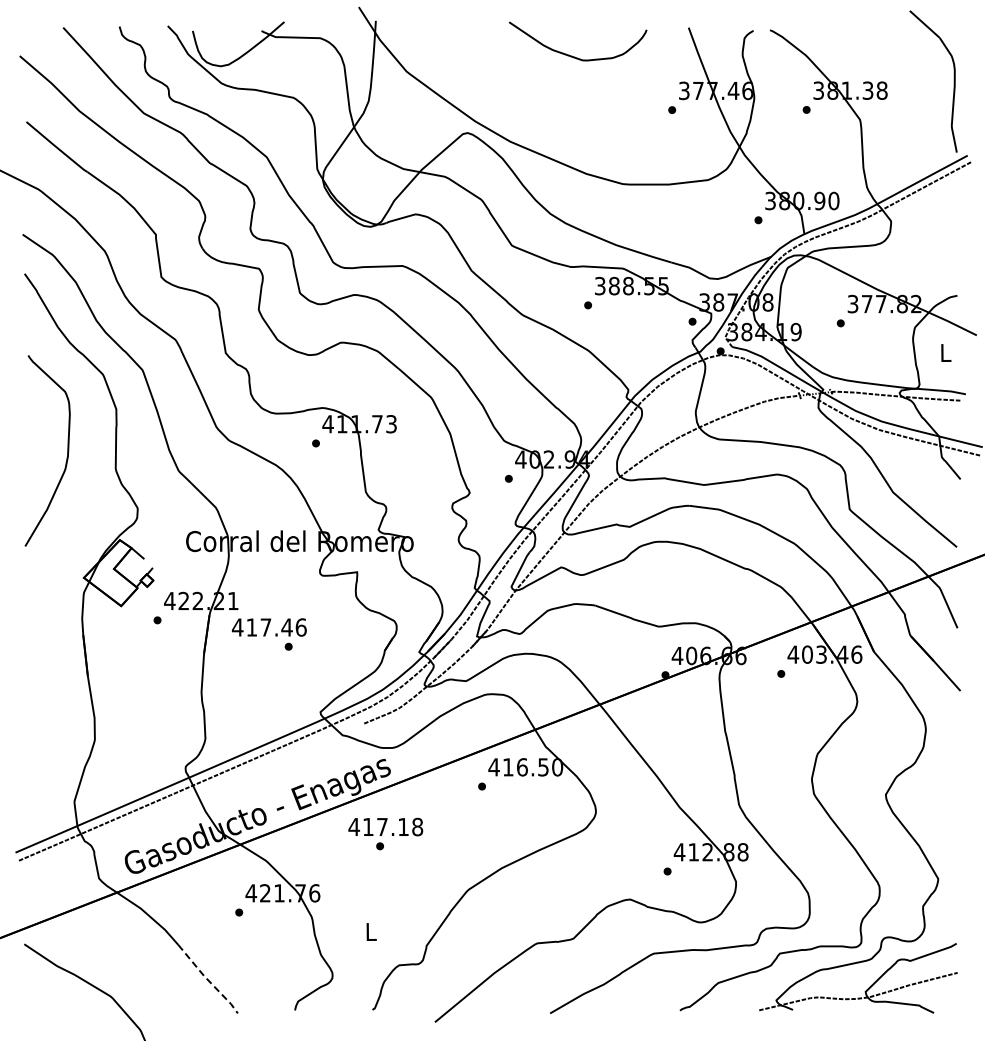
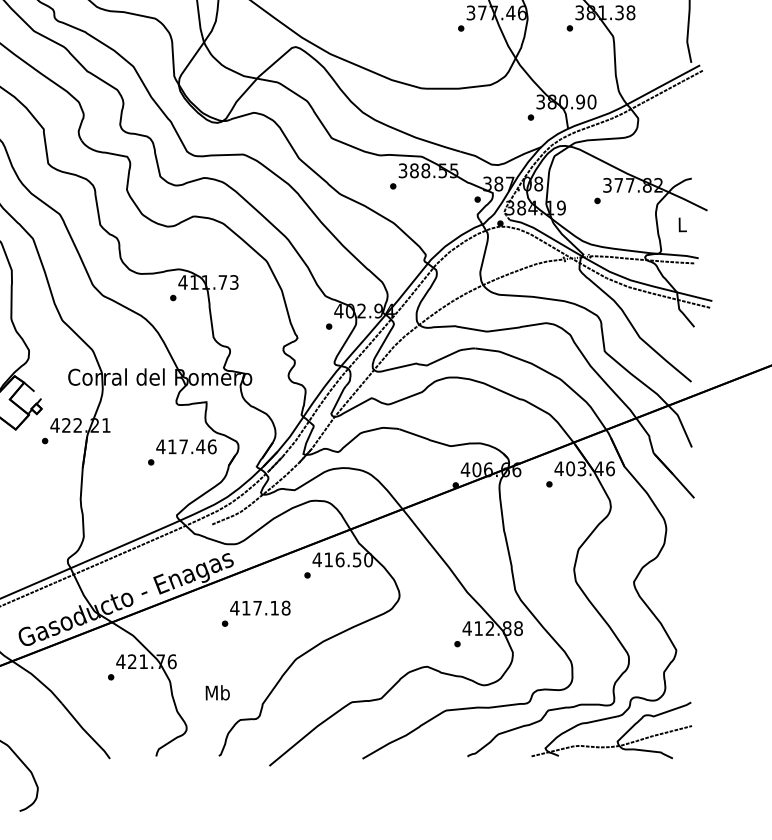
text: (269, 627) -> (186, 446), moved
text: (385, 826) -> (260, 607), moved
text: (371, 931) -> (218, 692), L -> Mb
line: (208, 980) -> (86, 732), dashed -> solid

